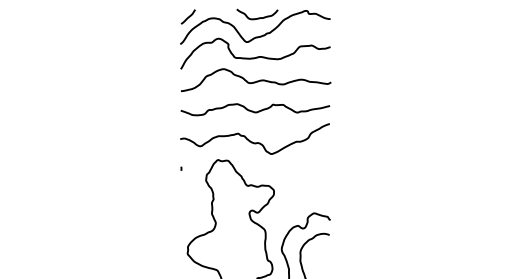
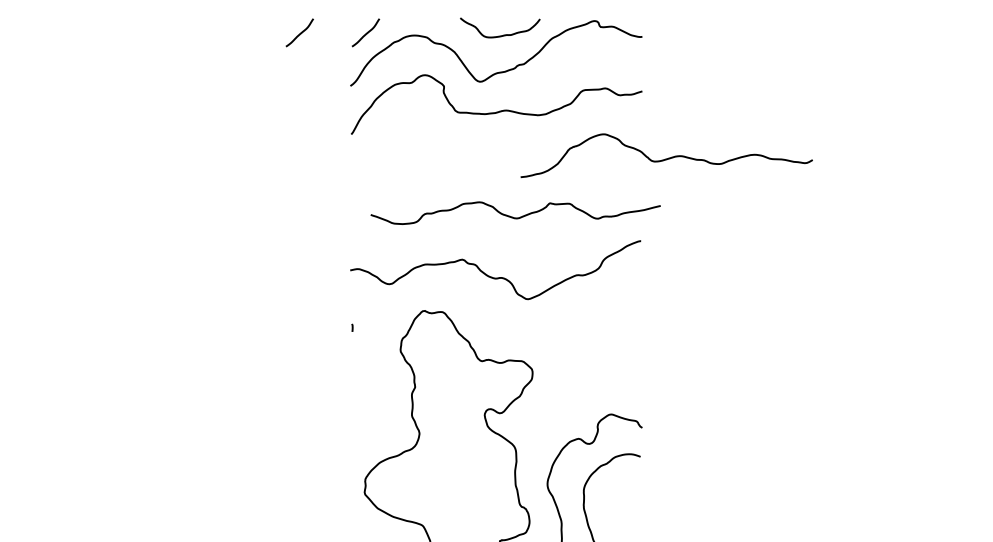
line: (154, 16) -> (300, 32), added
curve: (256, 80) -> (667, 156), moved
curve: (255, 111) -> (515, 216), moved

